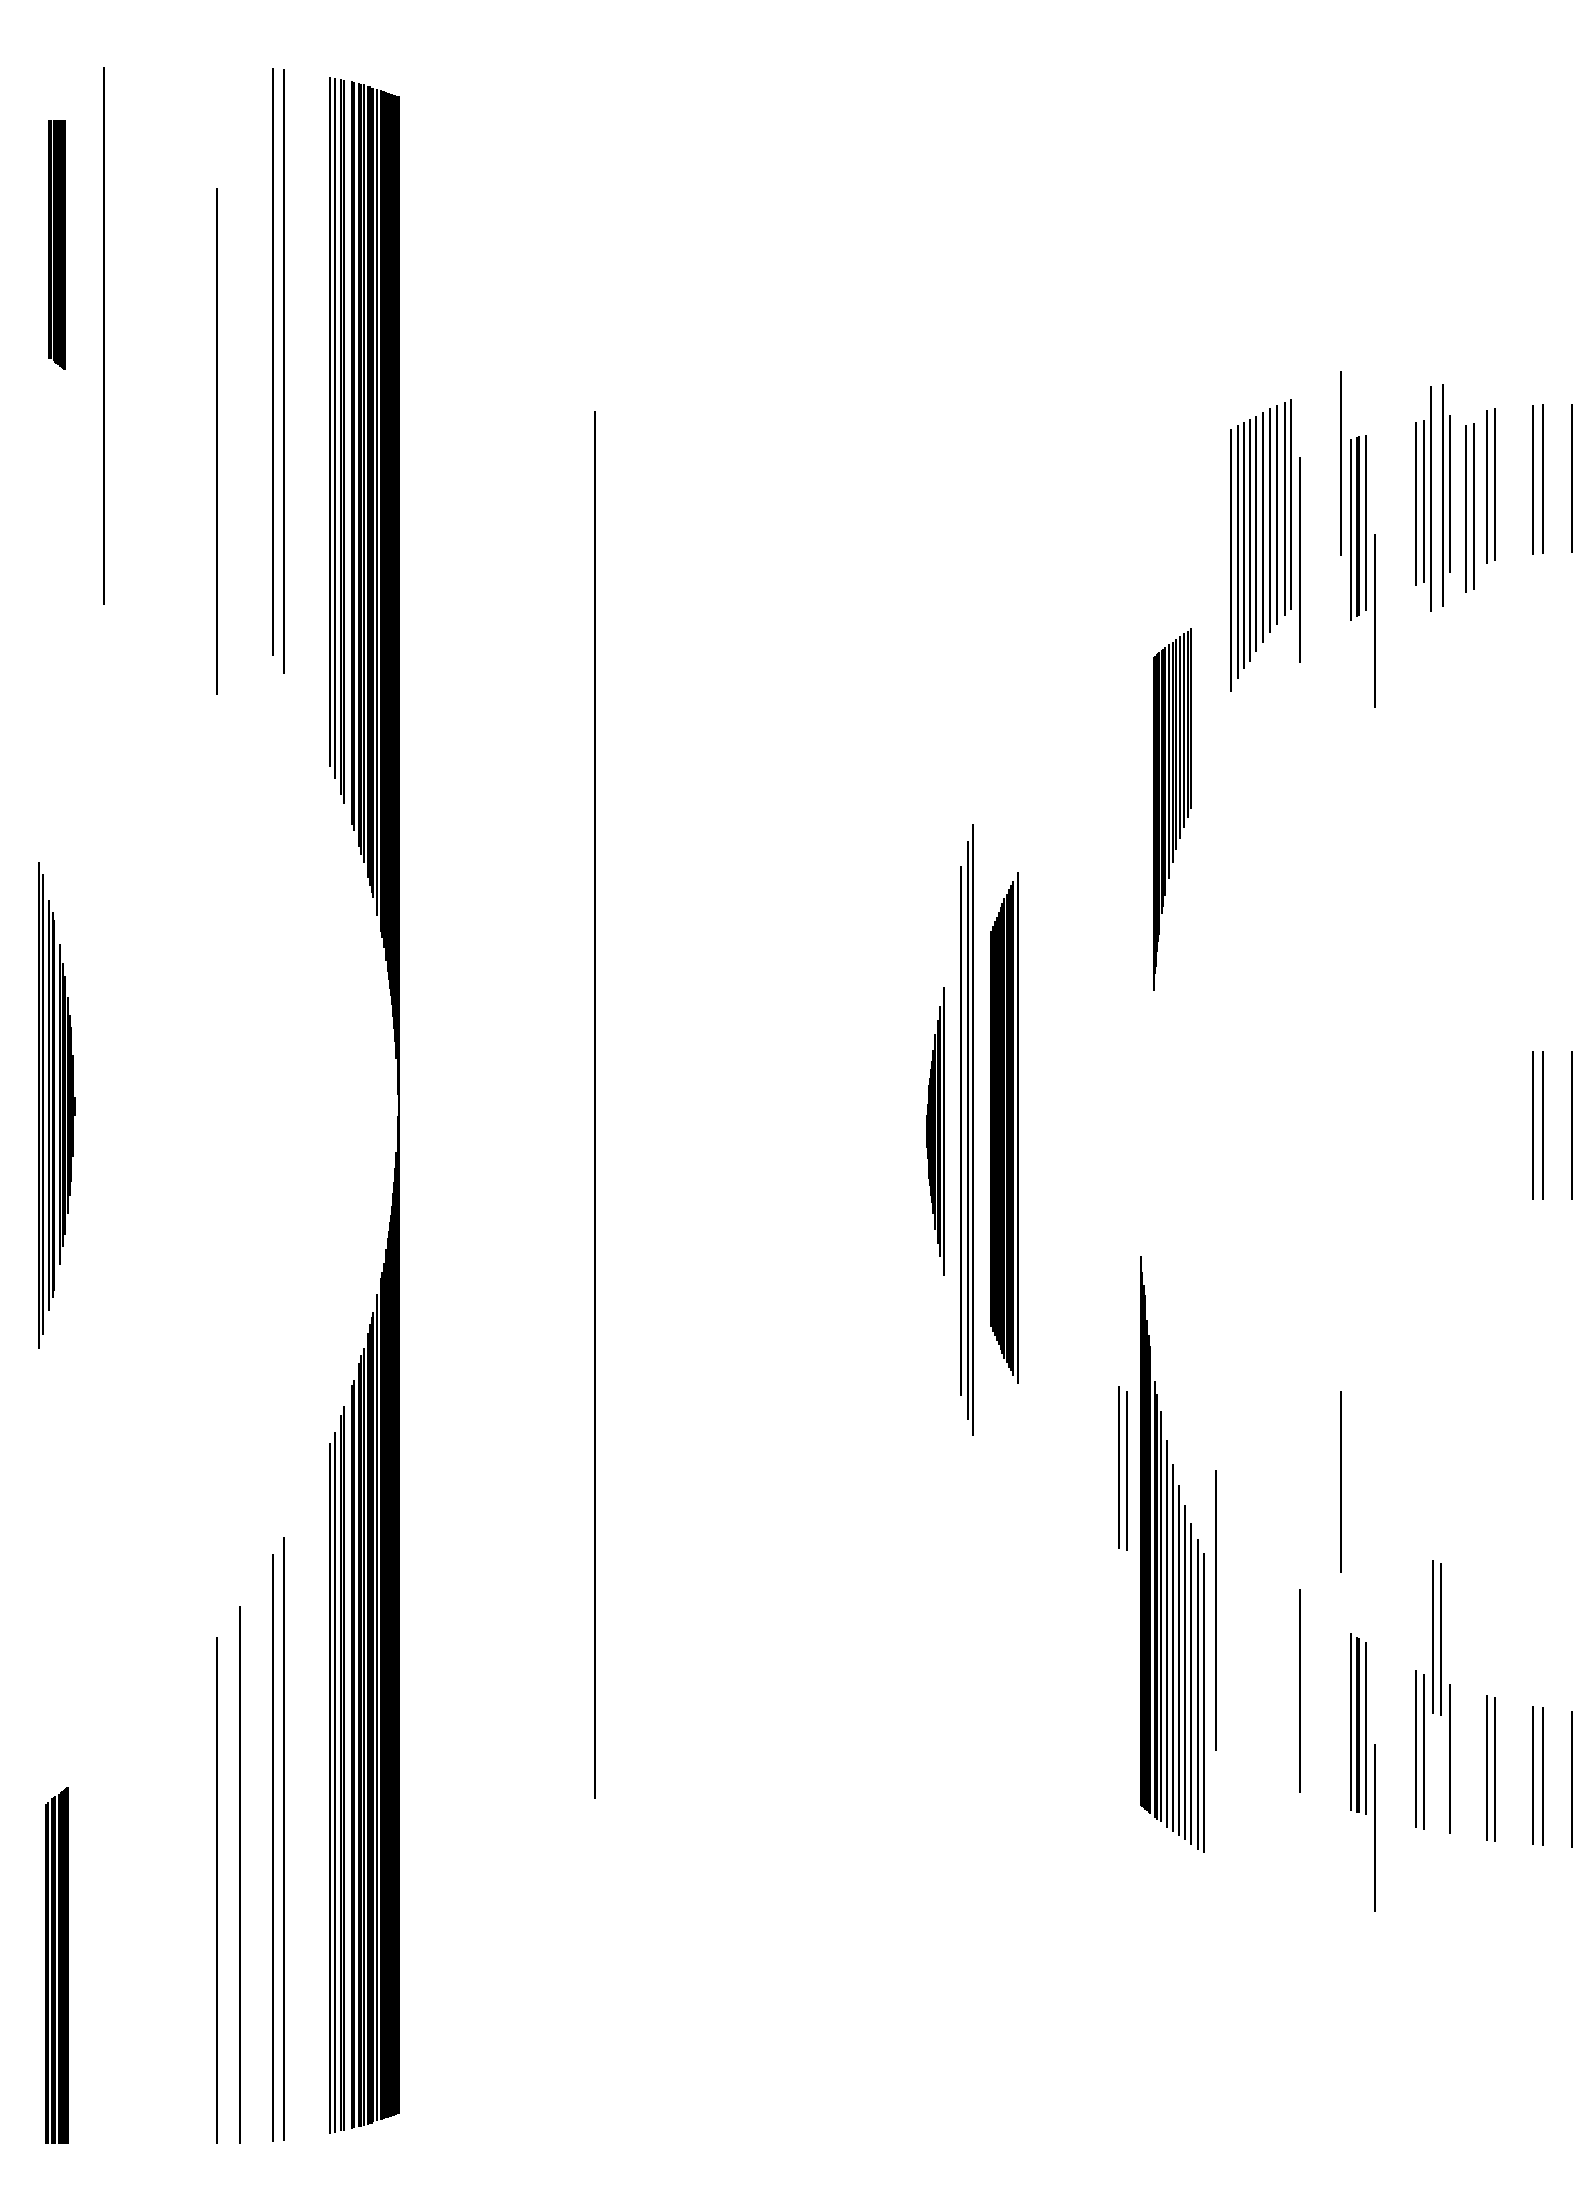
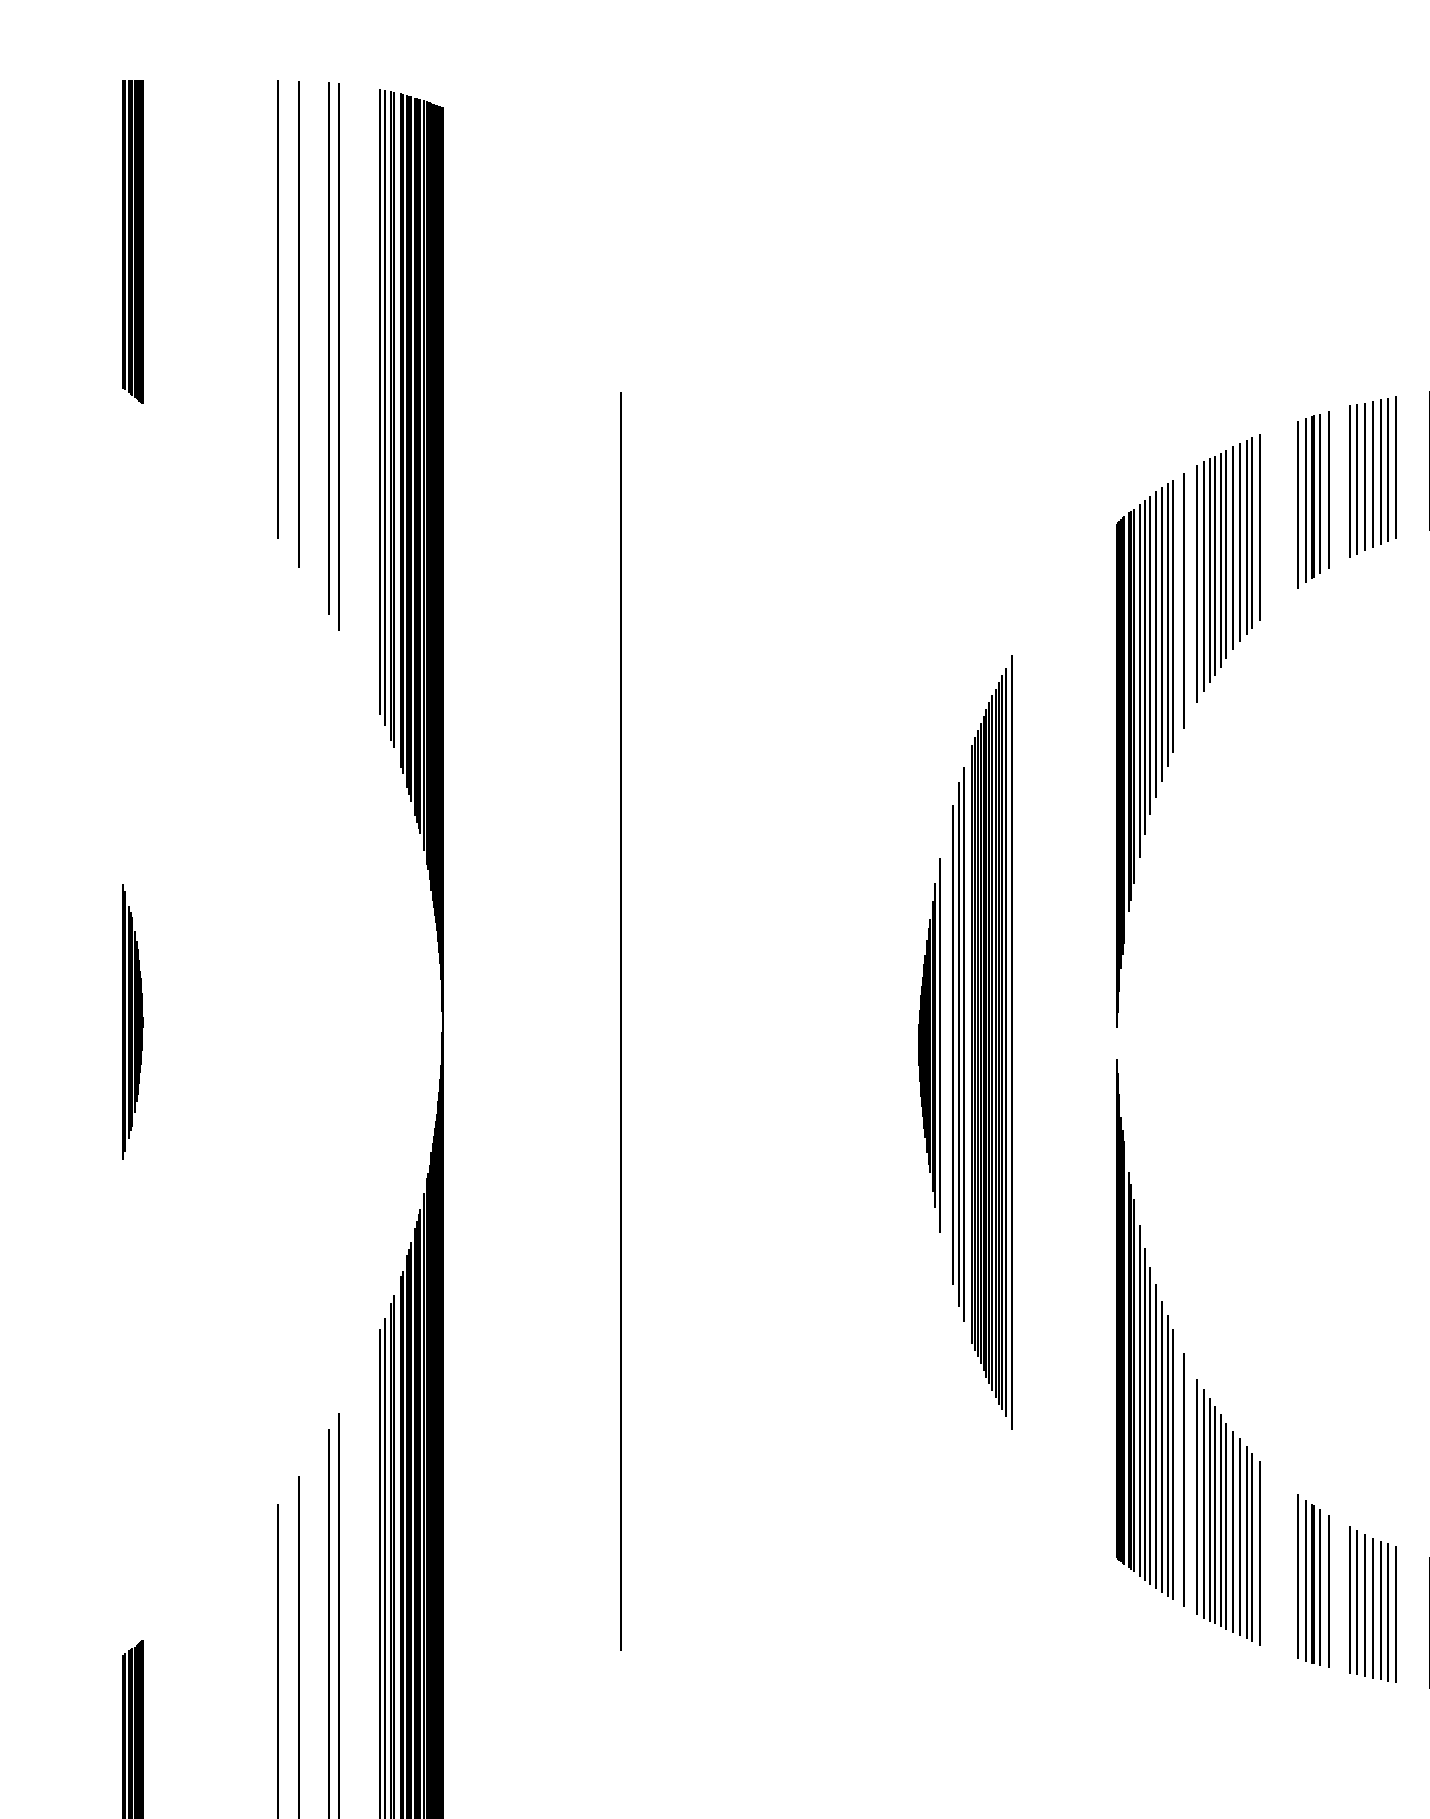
part: (56, 244) -> (132, 241), size x1.43
line: (103, 335) -> (298, 323), moved
line: (216, 441) -> (277, 309), moved
line: (1340, 463) -> (1297, 504), moved
part: (1436, 498) -> (1384, 471), size x0.71
part: (1469, 507) -> (1353, 479), moved
part: (1260, 545) -> (1224, 570), moved
line: (1374, 620) -> (1327, 489), moved
line: (1215, 640) -> (1183, 600), added
part: (1172, 809) -> (1144, 753), size x1.67
part: (56, 1105) -> (132, 1022), size x0.62
part: (1004, 1127) -> (992, 1042), size x1.67
part: (935, 1131) -> (929, 1045), size x1.43
part: (1122, 1468) -> (1353, 1600), moved
line: (1340, 1481) -> (1297, 1576), moved
part: (1172, 1554) -> (1144, 1329), moved
part: (1436, 1637) -> (1384, 1610), moved
part: (1260, 1643) -> (1224, 1509), added
line: (1374, 1827) -> (1327, 1590), moved

